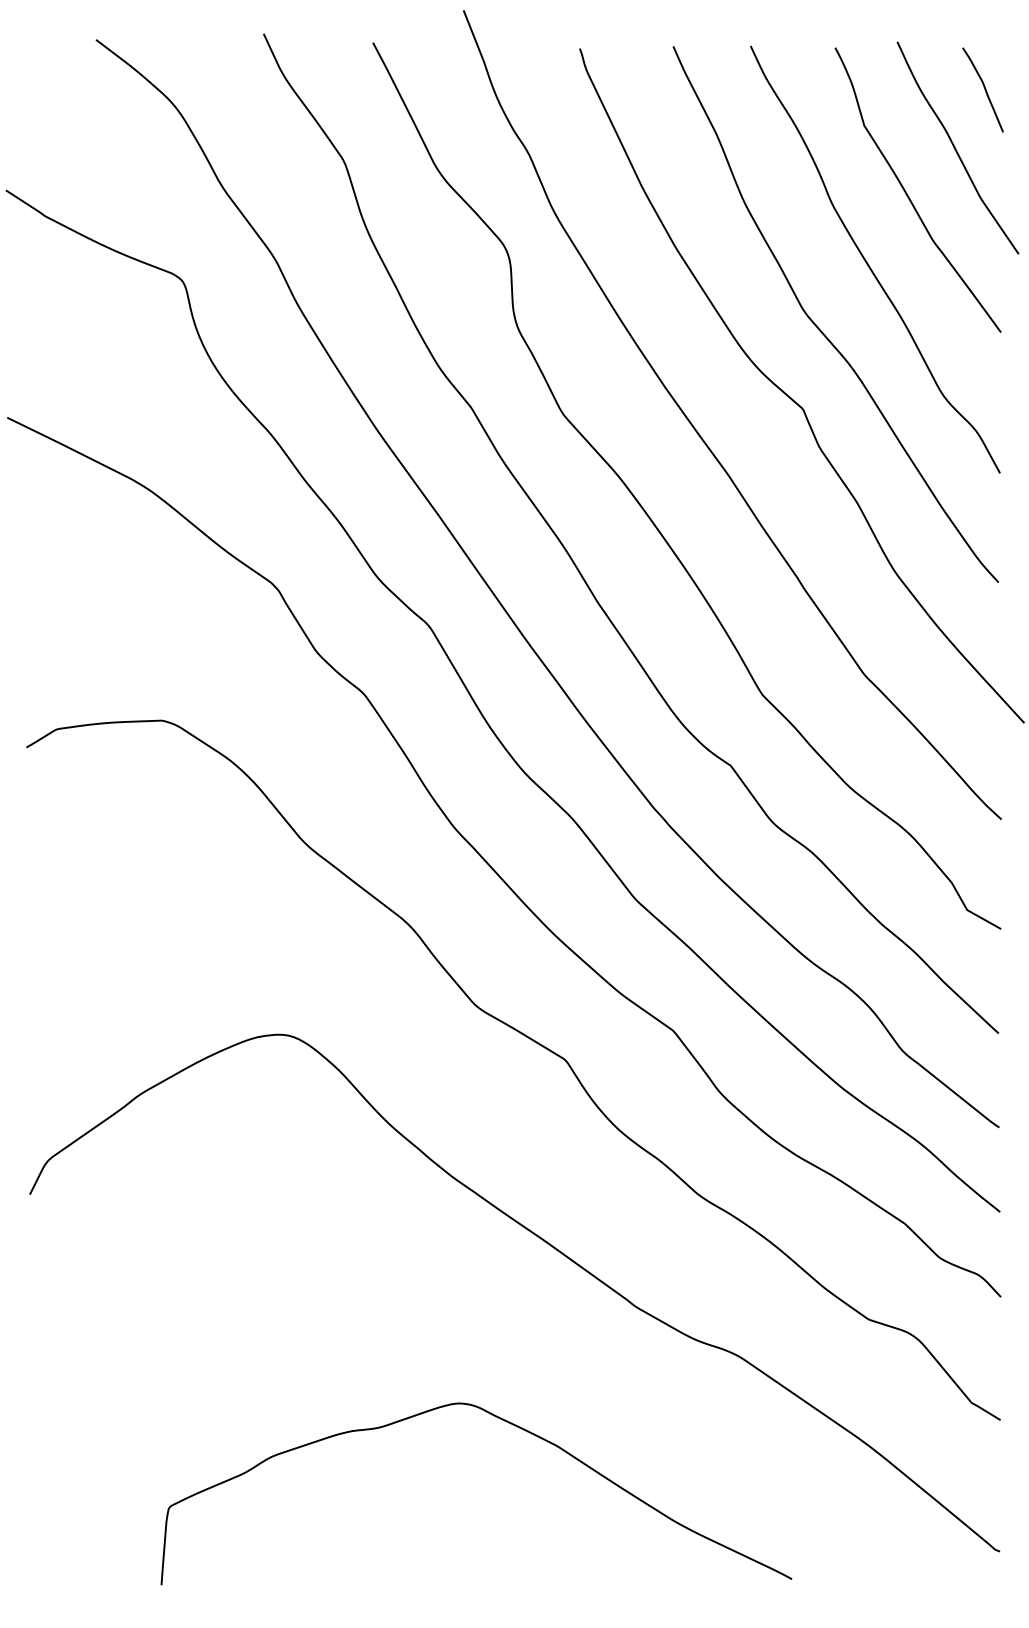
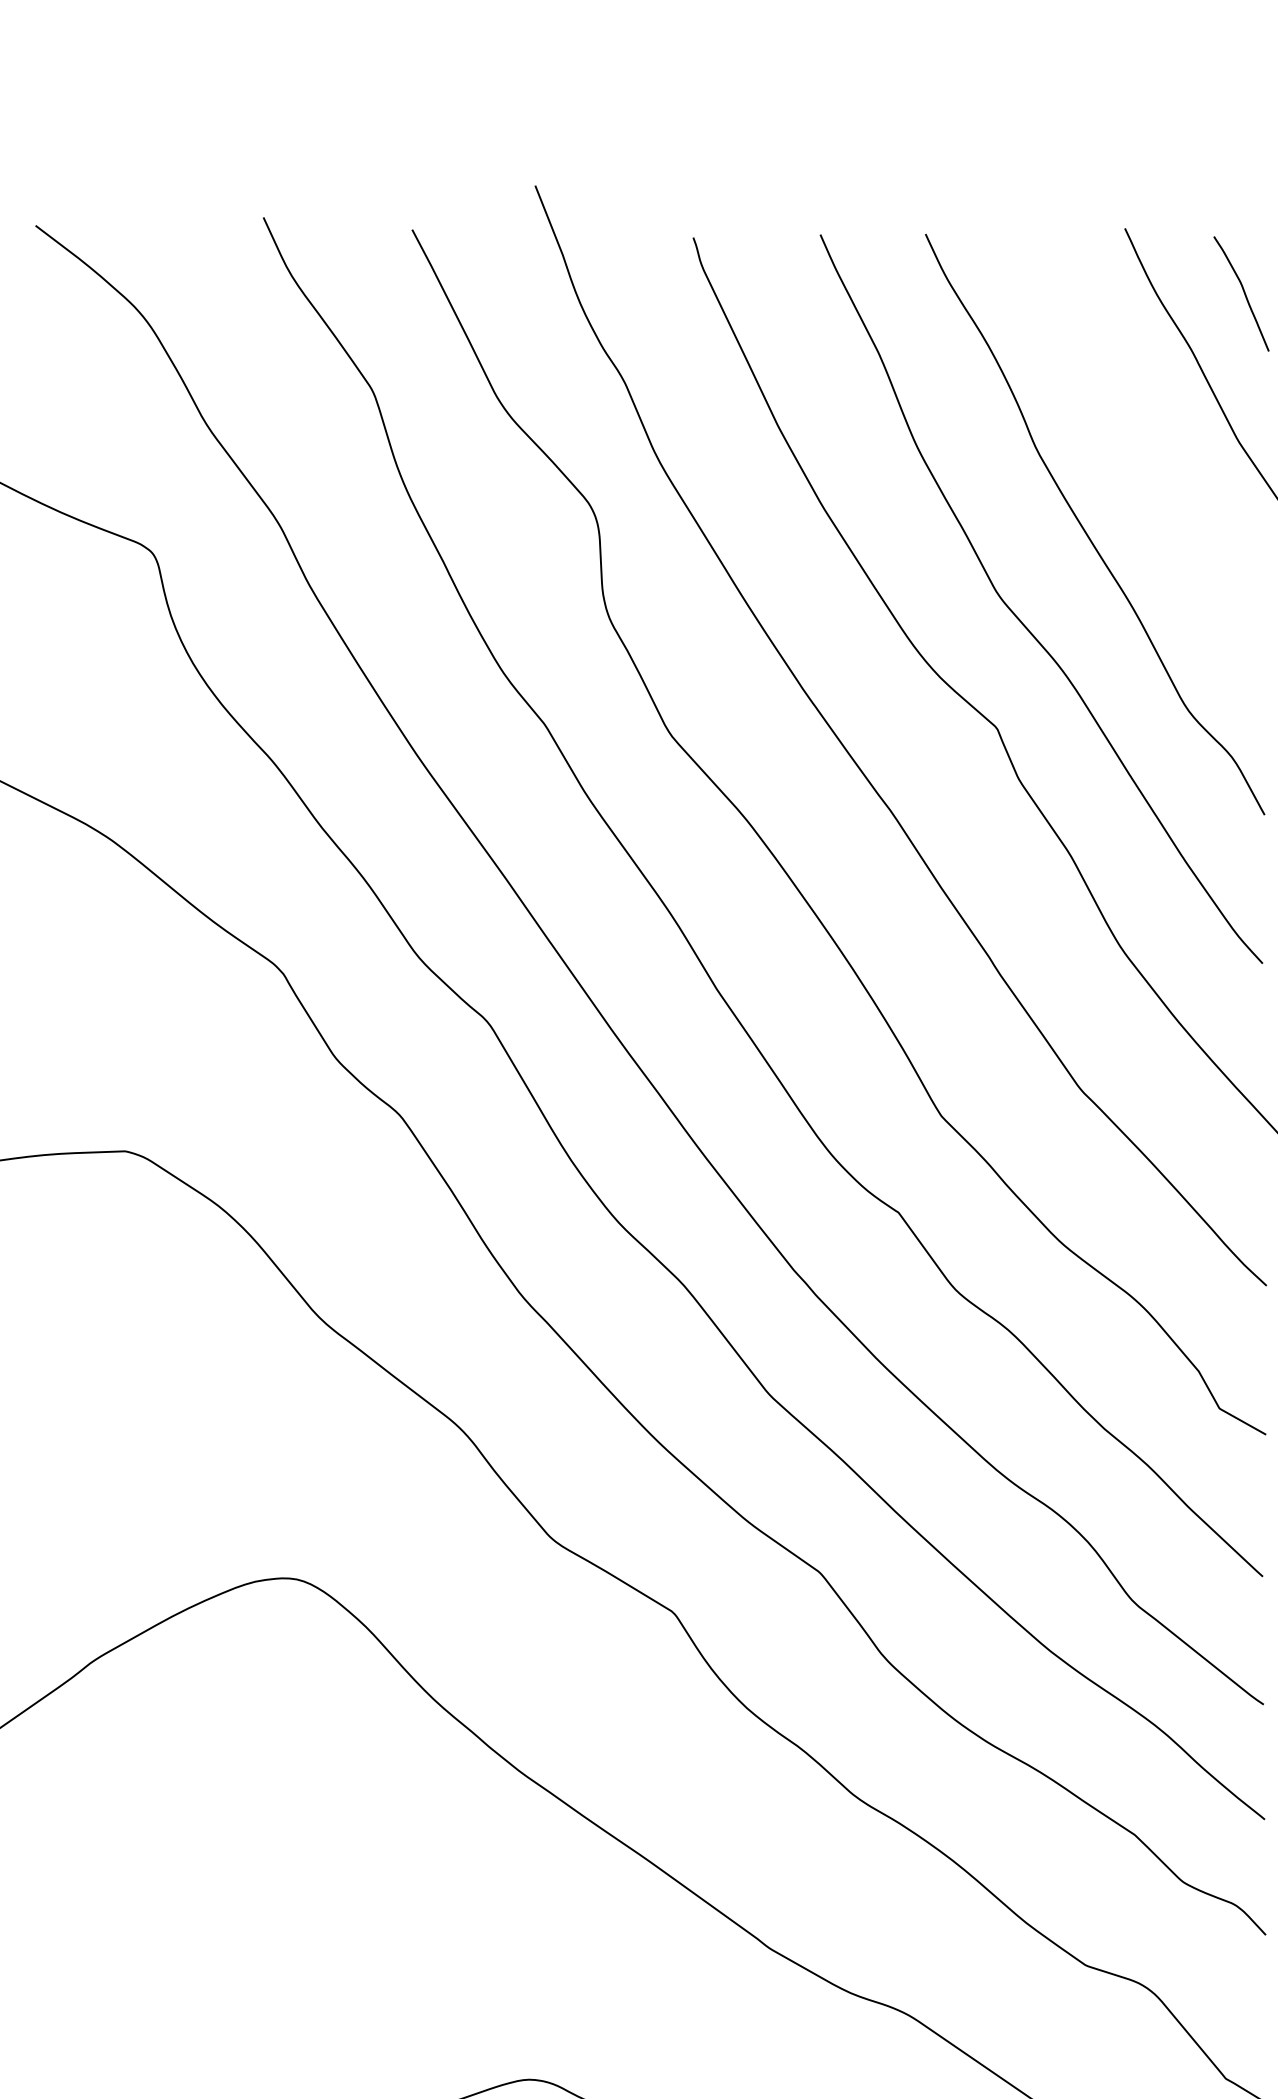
curve: (909, 196) -> (1141, 438), removed

